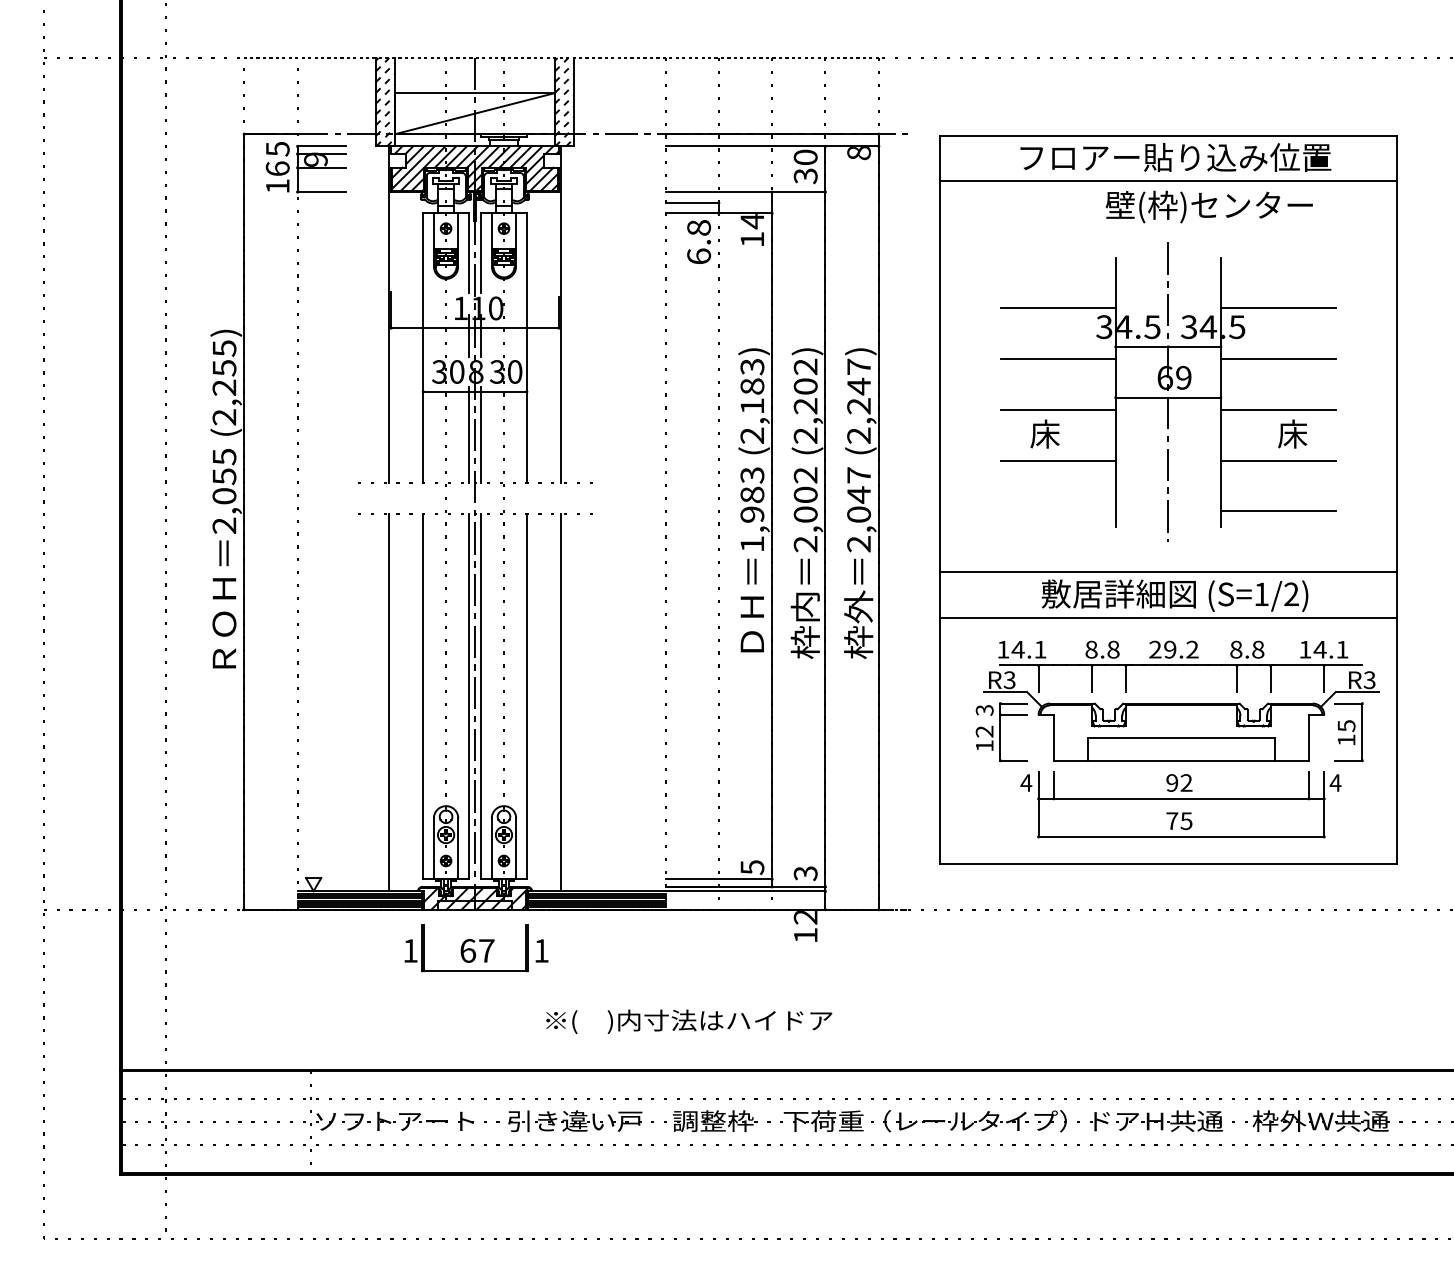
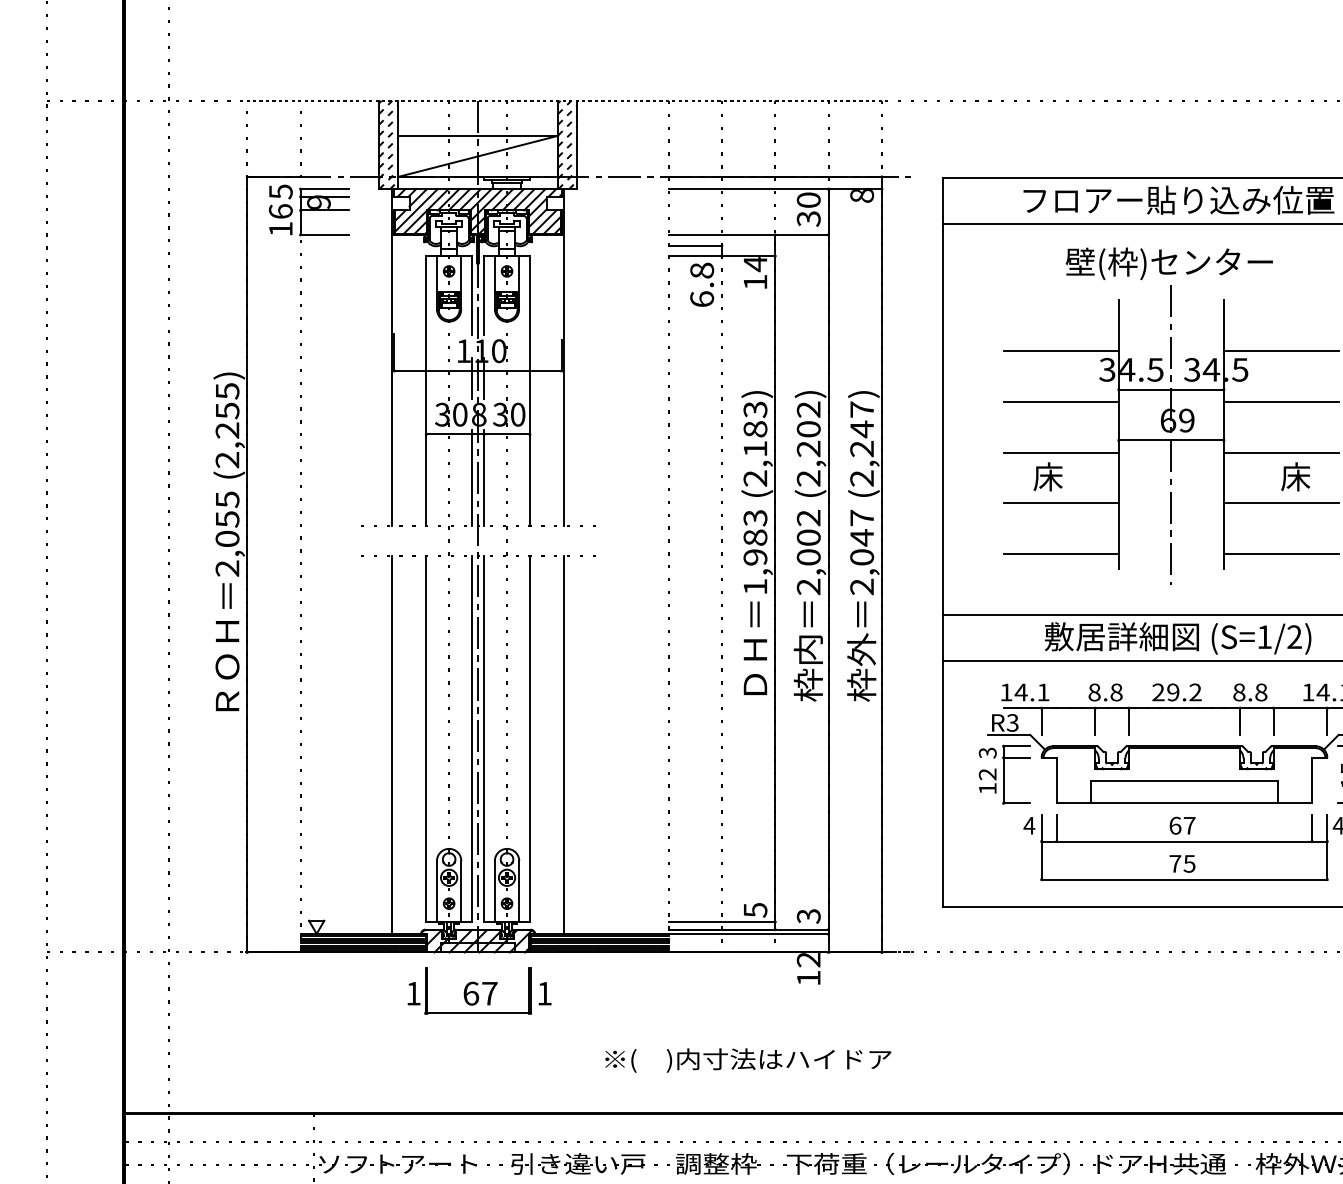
text: (1208, 206) -> (1168, 263), moved
line: (1057, 511) -> (1060, 554), added
text: (1179, 782) -> (1182, 825), 92 -> 67
text: (689, 1021) -> (748, 1060), moved

